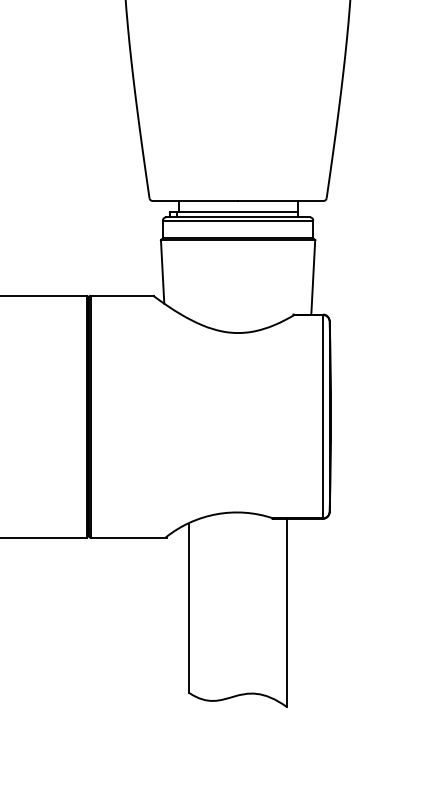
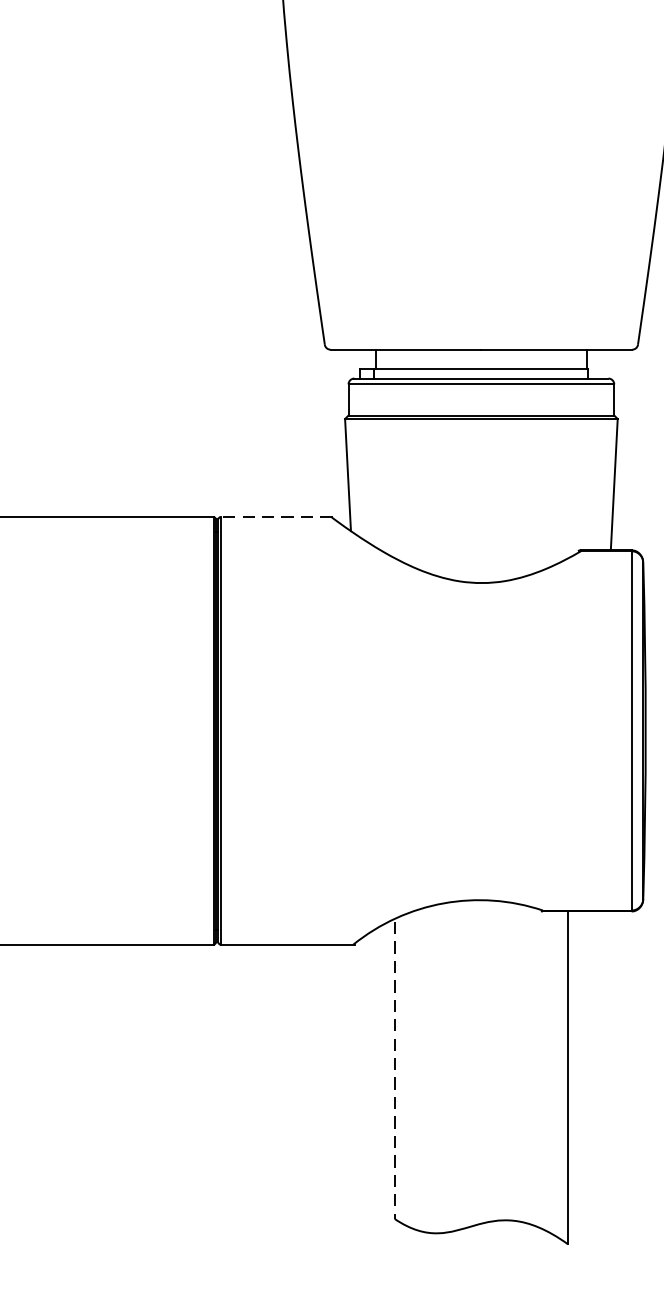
line: (122, 295) -> (277, 516), solid -> dashed
line: (189, 609) -> (395, 1071), solid -> dashed

